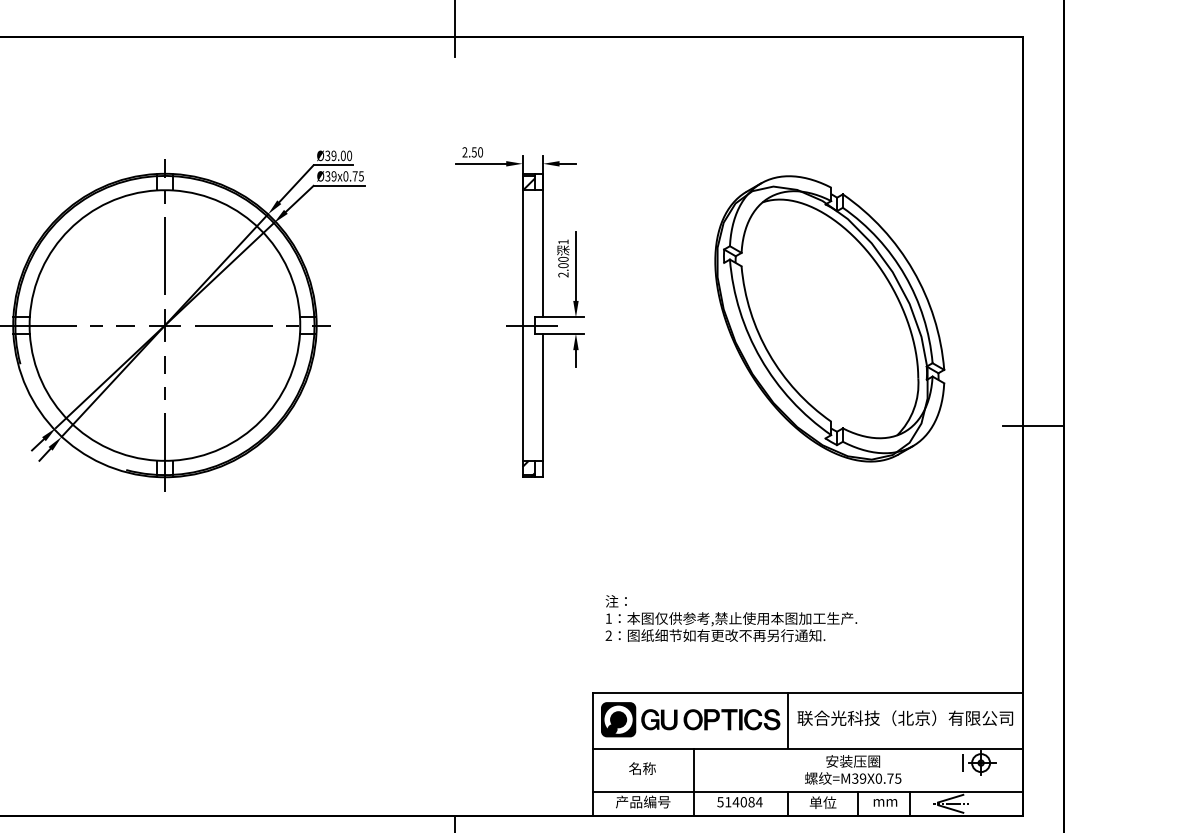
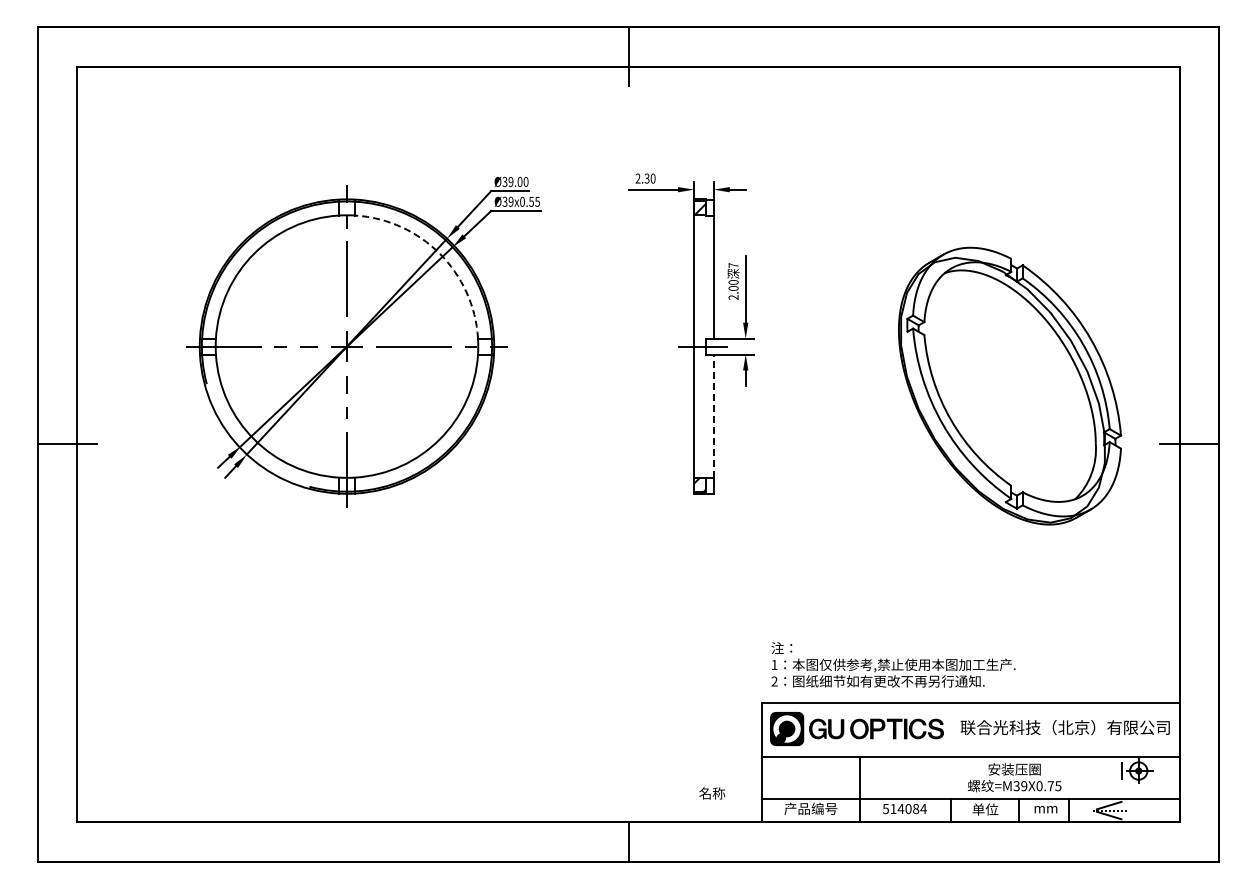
text: (474, 150) -> (647, 176), 2.50 -> 2.30
text: (355, 175) -> (531, 201), Ø39x0.75 -> Ø39x0.55
arc: (260, 229) -> (439, 253), solid -> dashed
text: (563, 241) -> (733, 265), 1 -> 7
part: (830, 318) -> (1010, 385), moved
line: (542, 397) -> (713, 416), solid -> dashed
text: (731, 618) -> (893, 664), moved
line: (788, 720) -> (951, 729), removed
text: (642, 768) -> (712, 793), moved

